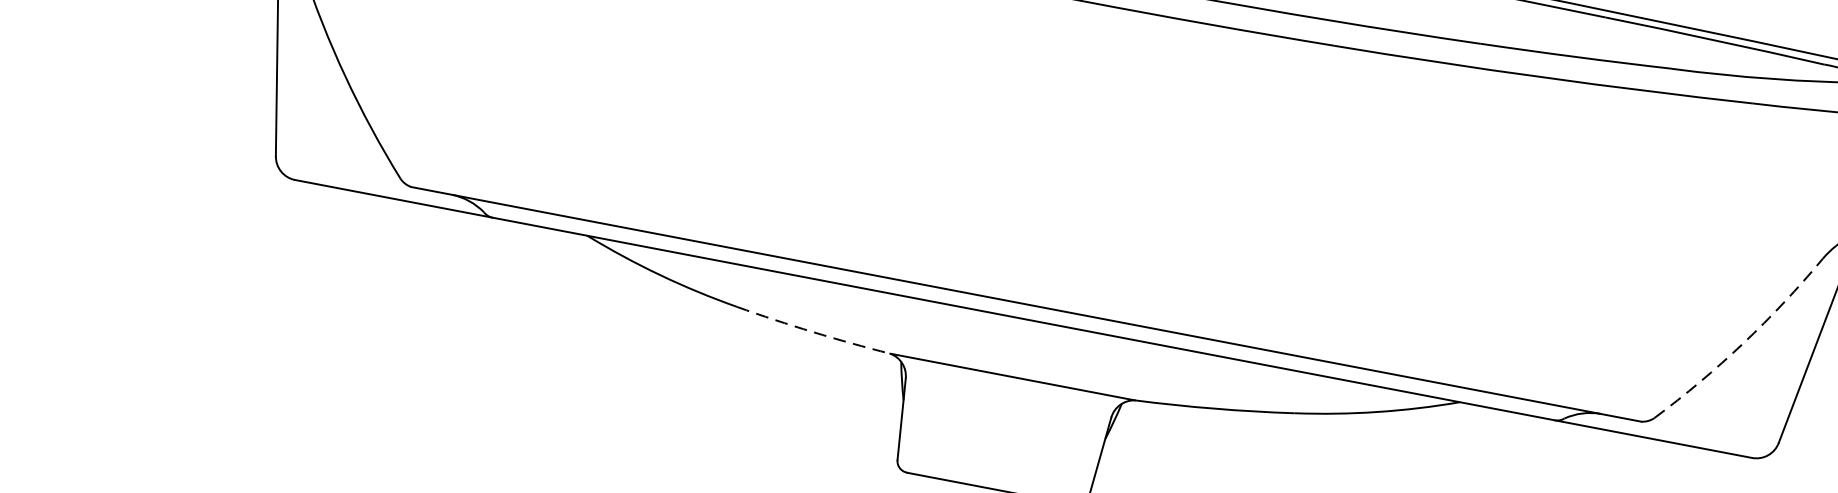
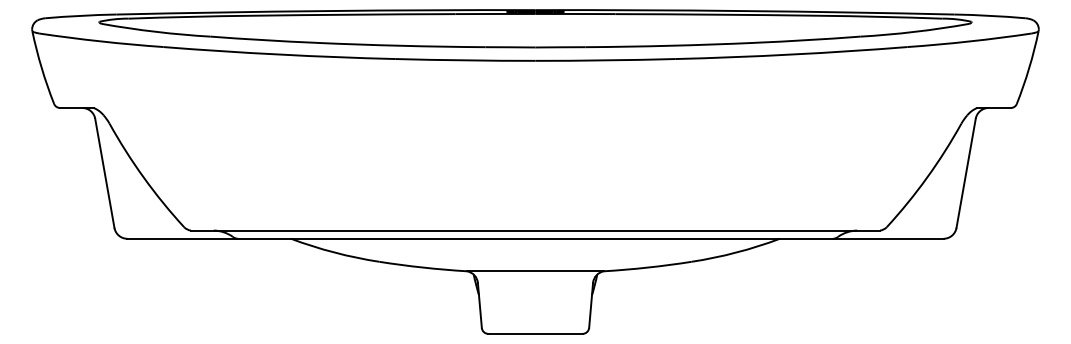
arc: (813, 332) -> (423, 267), dashed -> solid
arc: (1744, 343) -> (927, 177), dashed -> solid

